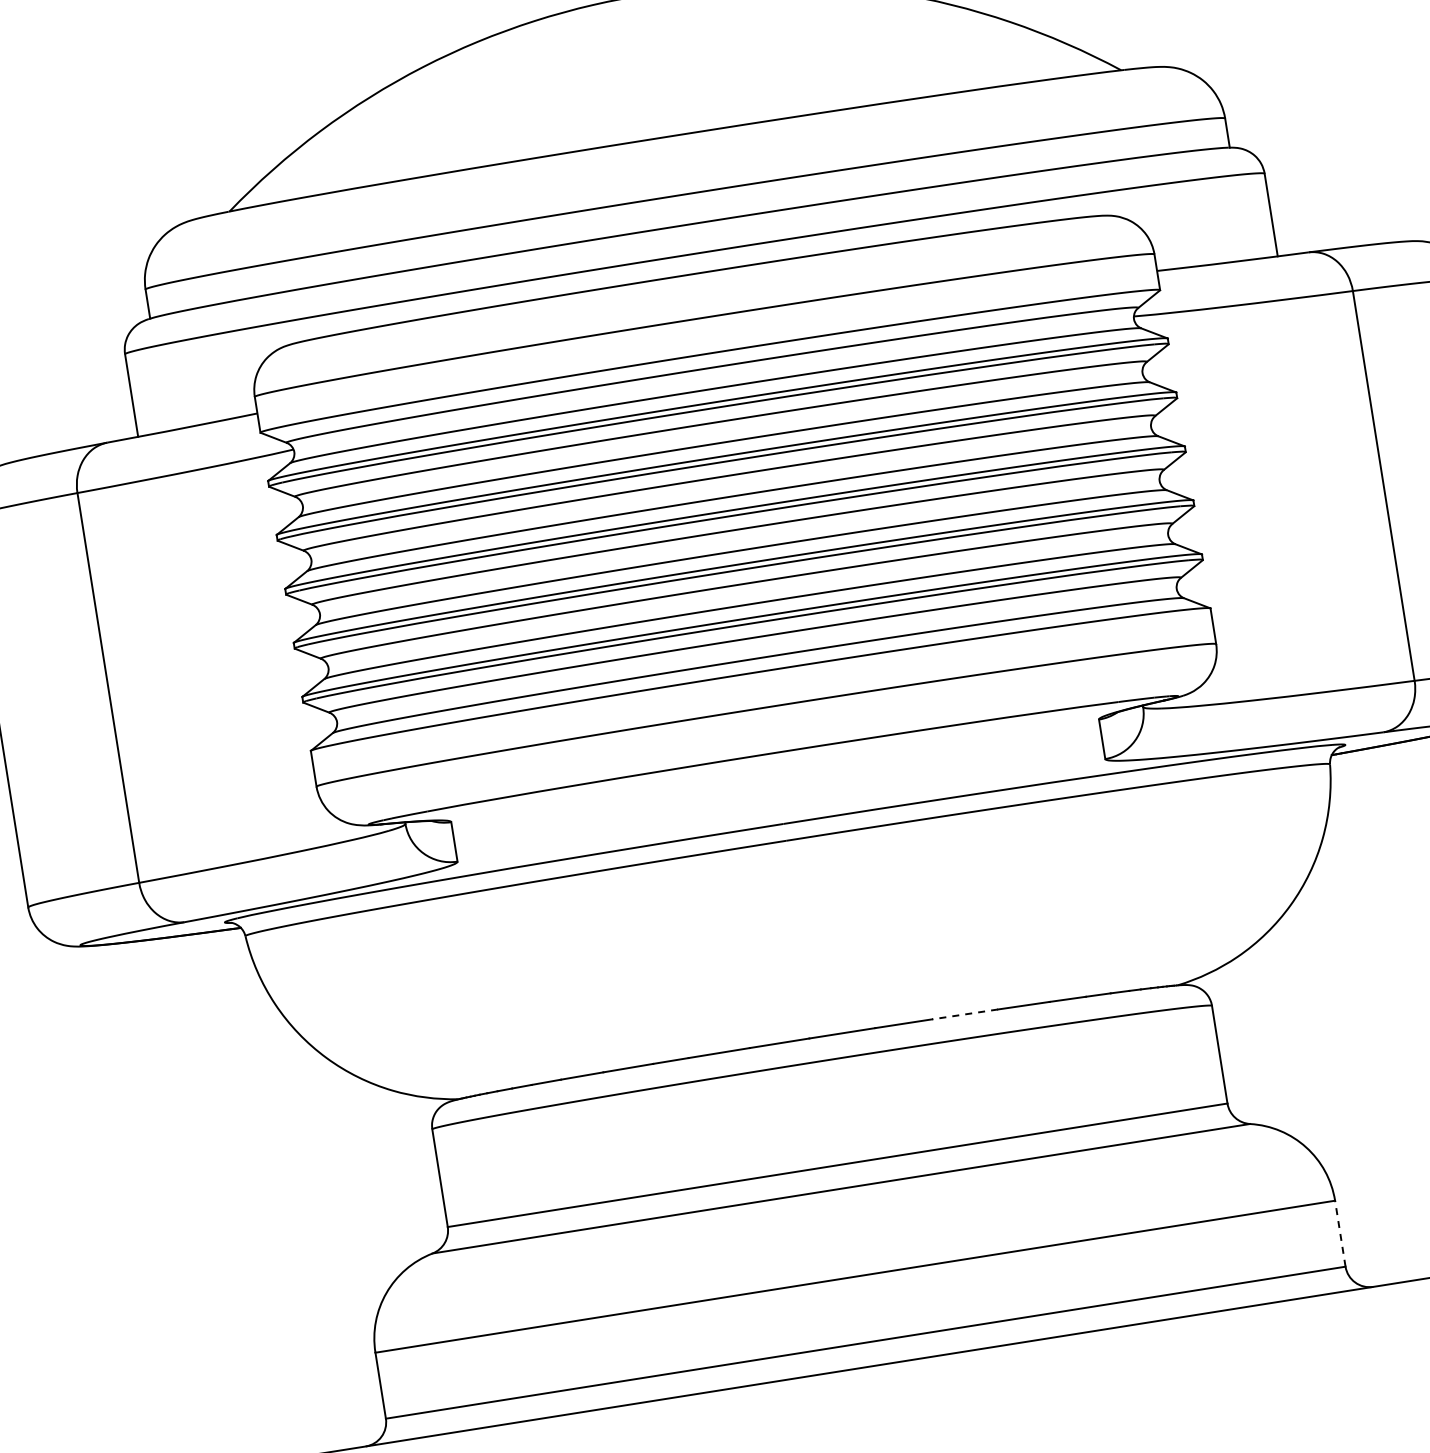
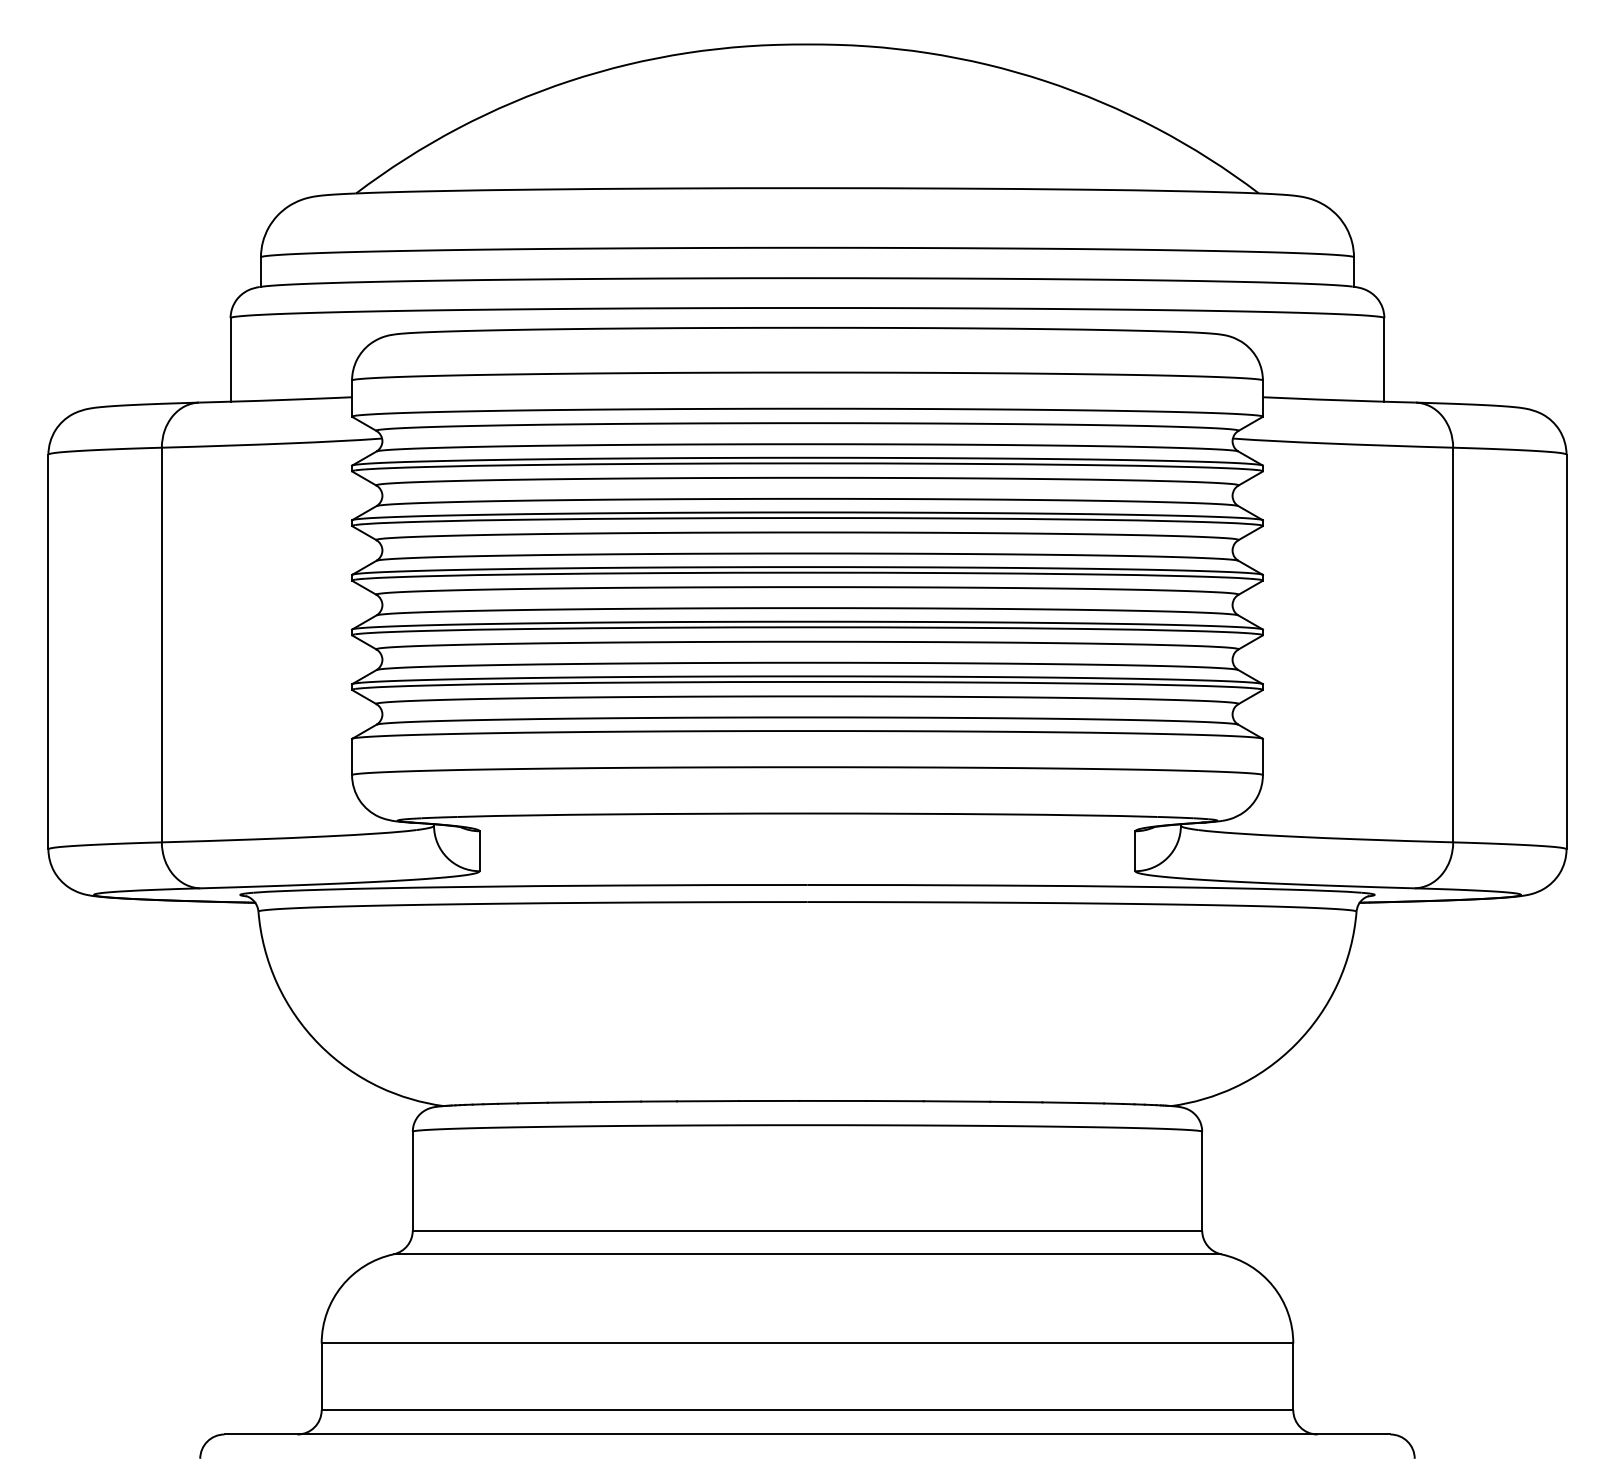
line: (964, 1014) -> (956, 1101), dashed -> solid
line: (1340, 1233) -> (1293, 1376), dashed -> solid

